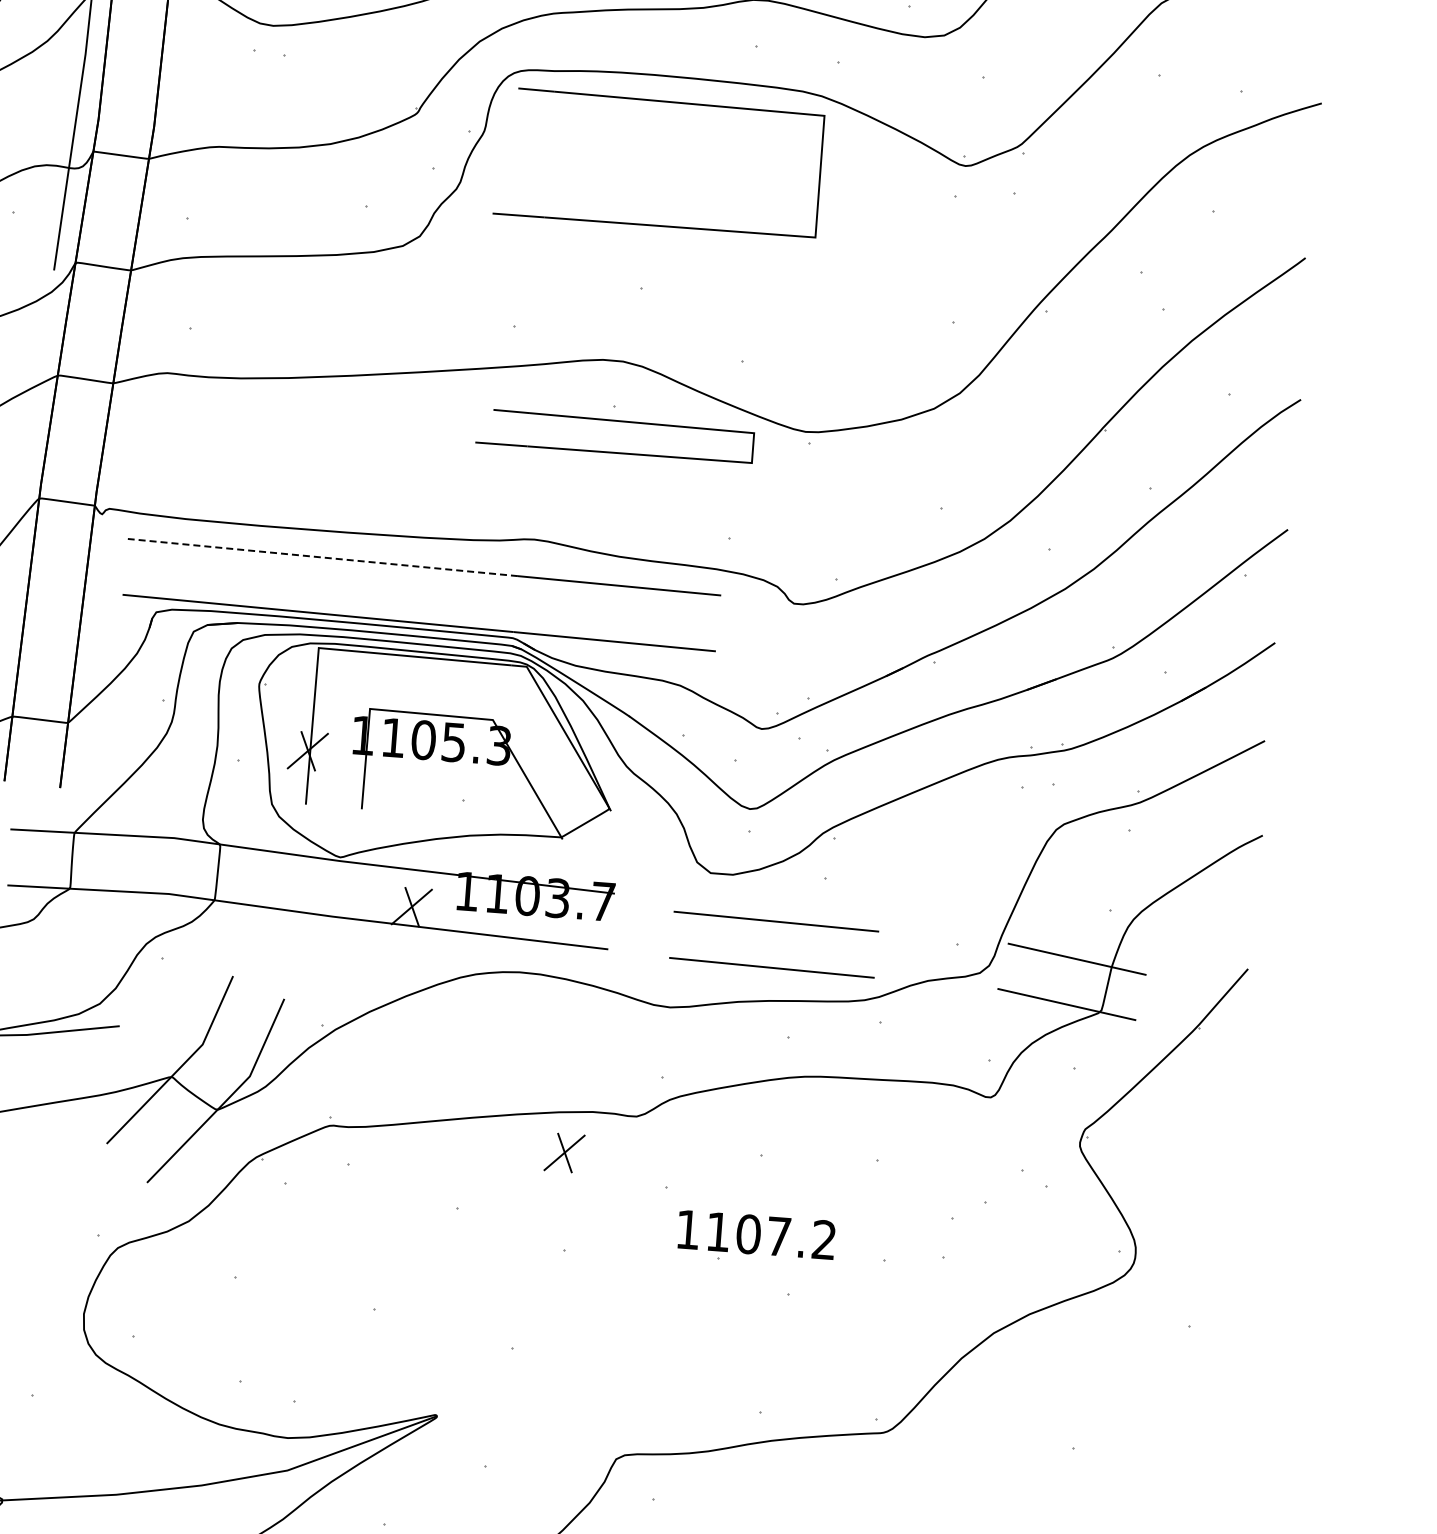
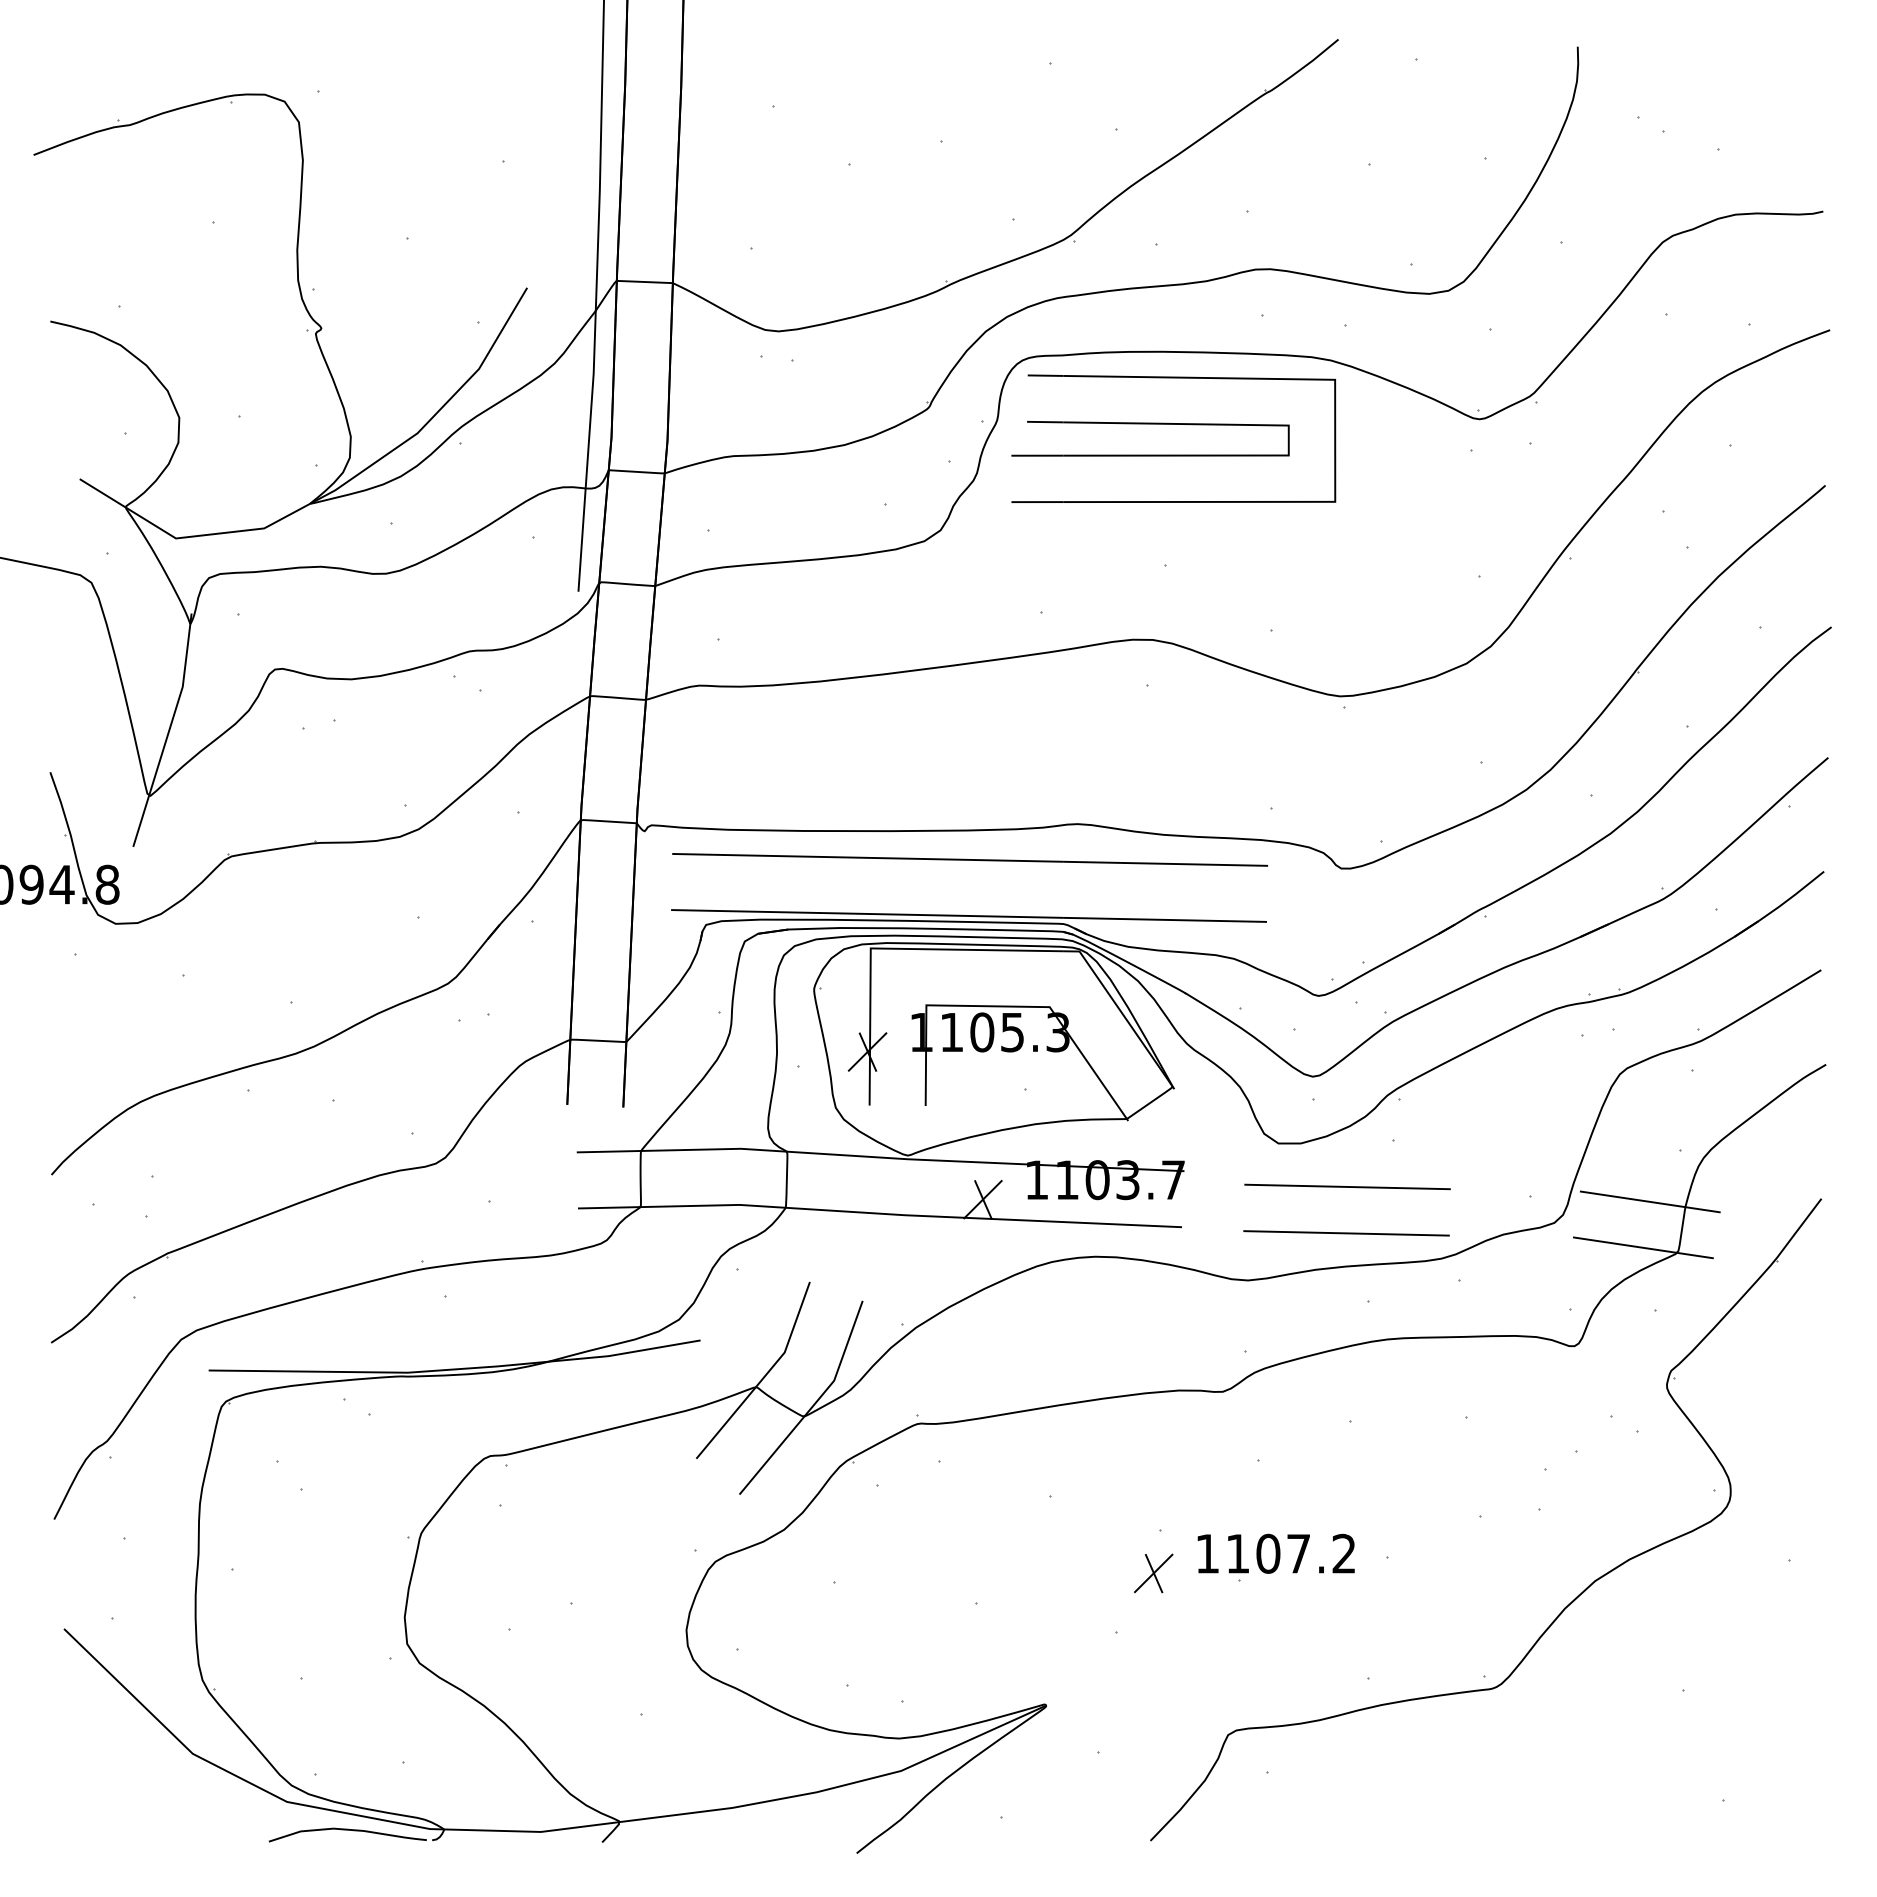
part: (616, 421) -> (1150, 424), moved
line: (323, 557) -> (868, 857), dashed -> solid
part: (564, 1152) -> (1153, 1573), moved
part: (755, 1238) -> (1275, 1557), moved

